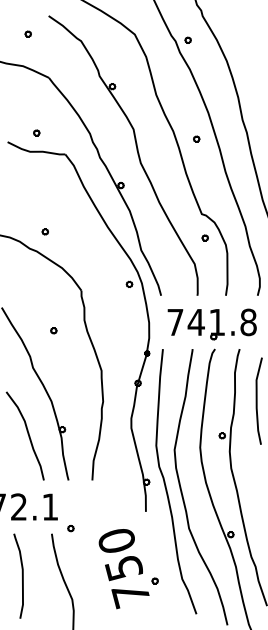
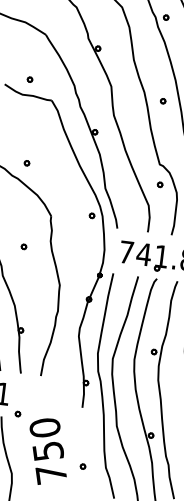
text: (123, 569) -> (47, 452), moved

